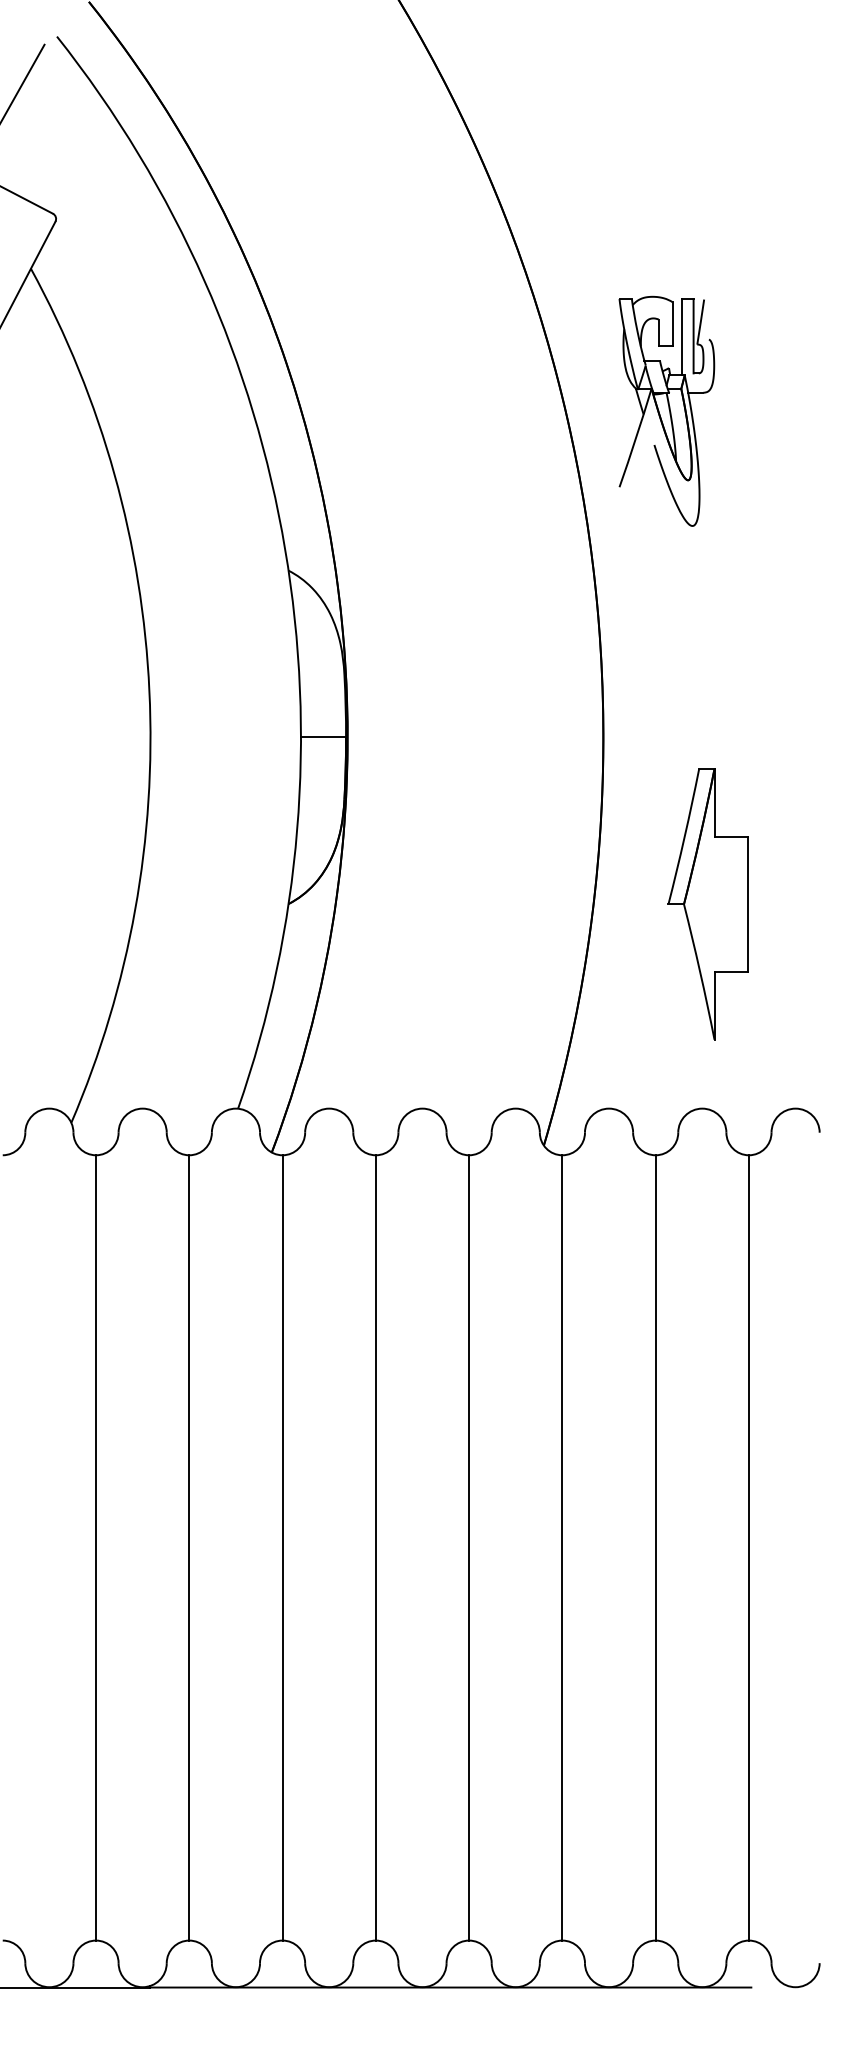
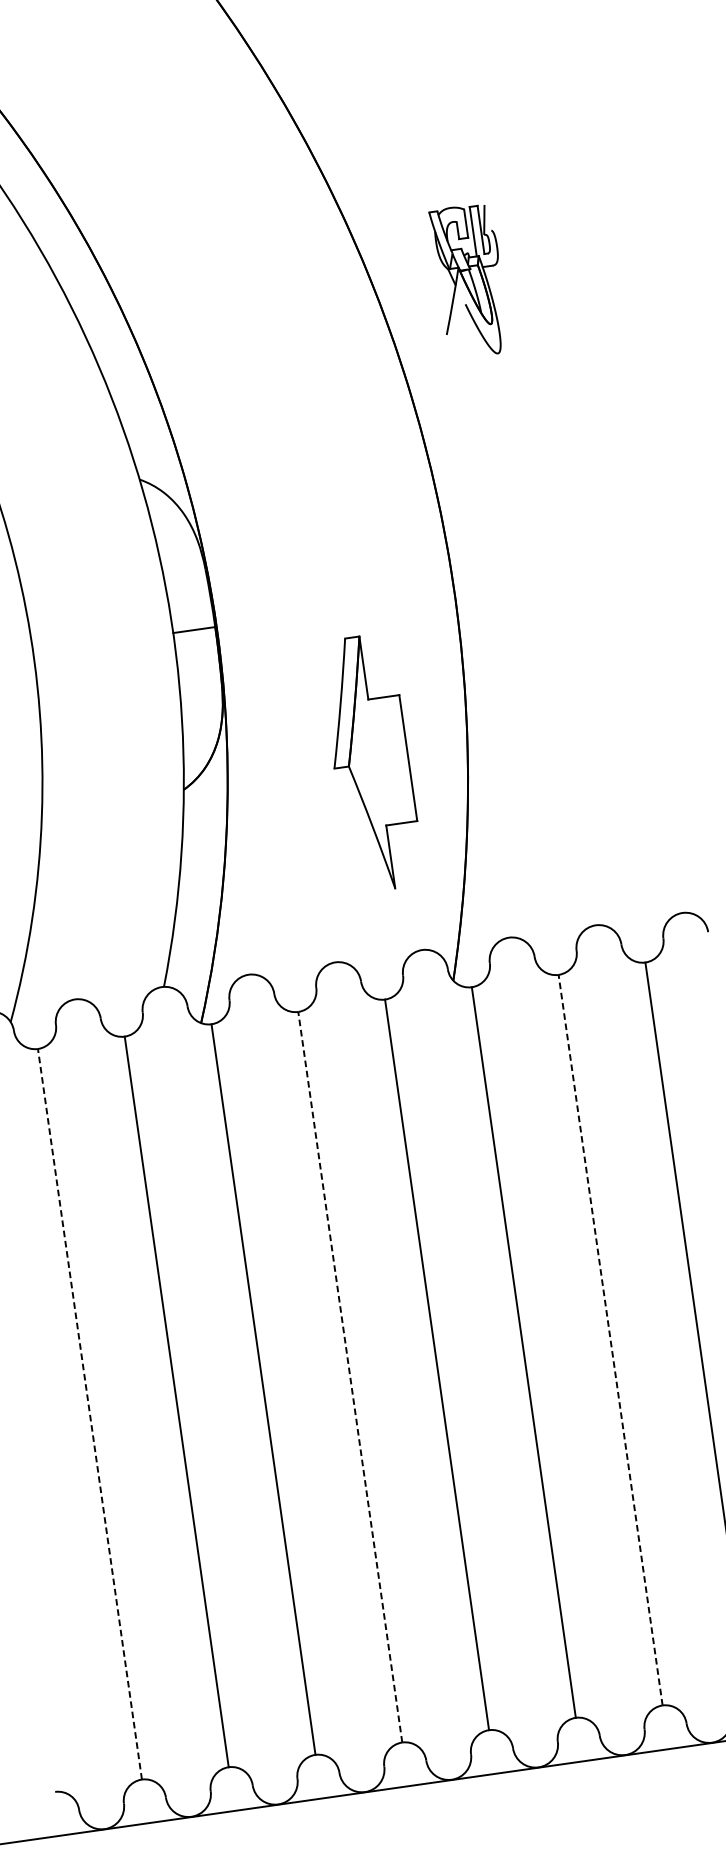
part: (666, 410) -> (470, 280), size x0.7
part: (707, 904) -> (370, 763), moved
line: (96, 1547) -> (90, 1413), solid -> dashed
line: (375, 1547) -> (349, 1376), solid -> dashed
line: (655, 1547) -> (610, 1339), solid -> dashed

